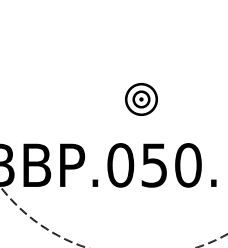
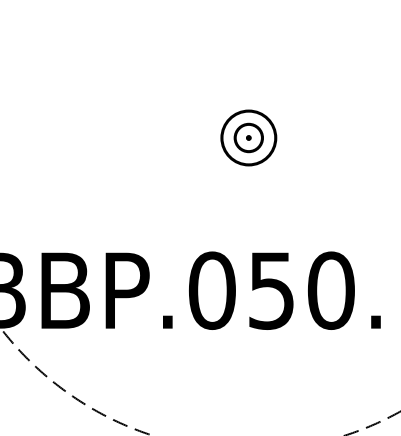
part: (141, 99) -> (248, 138), moved

